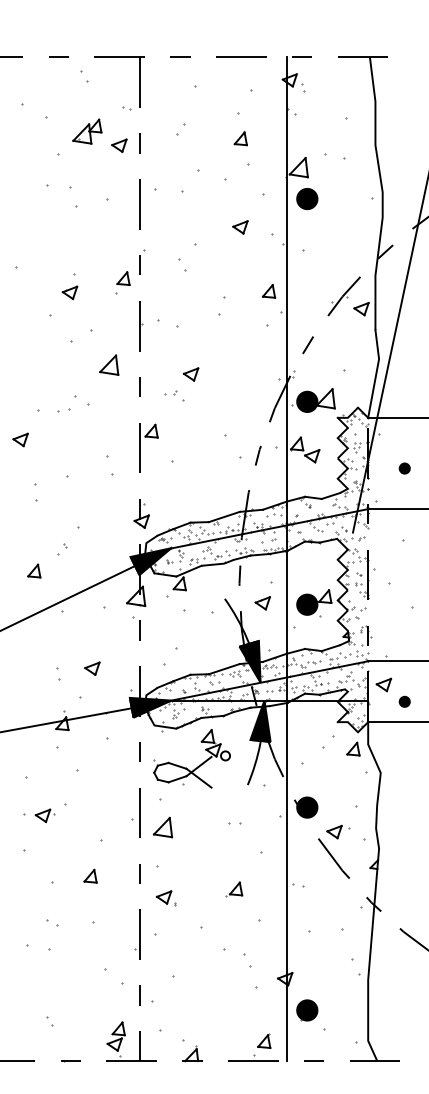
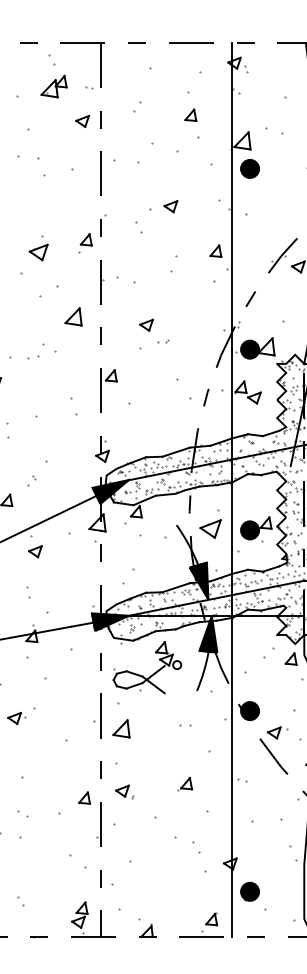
part: (87, 131) -> (54, 86), moved
part: (240, 227) -> (170, 206), moved
part: (69, 292) -> (38, 252), size x1.4
part: (170, 392) -> (162, 341), moved
part: (262, 603) -> (210, 529), size x1.6
part: (92, 668) -> (35, 551), moved
part: (90, 875) -> (84, 797), moved

